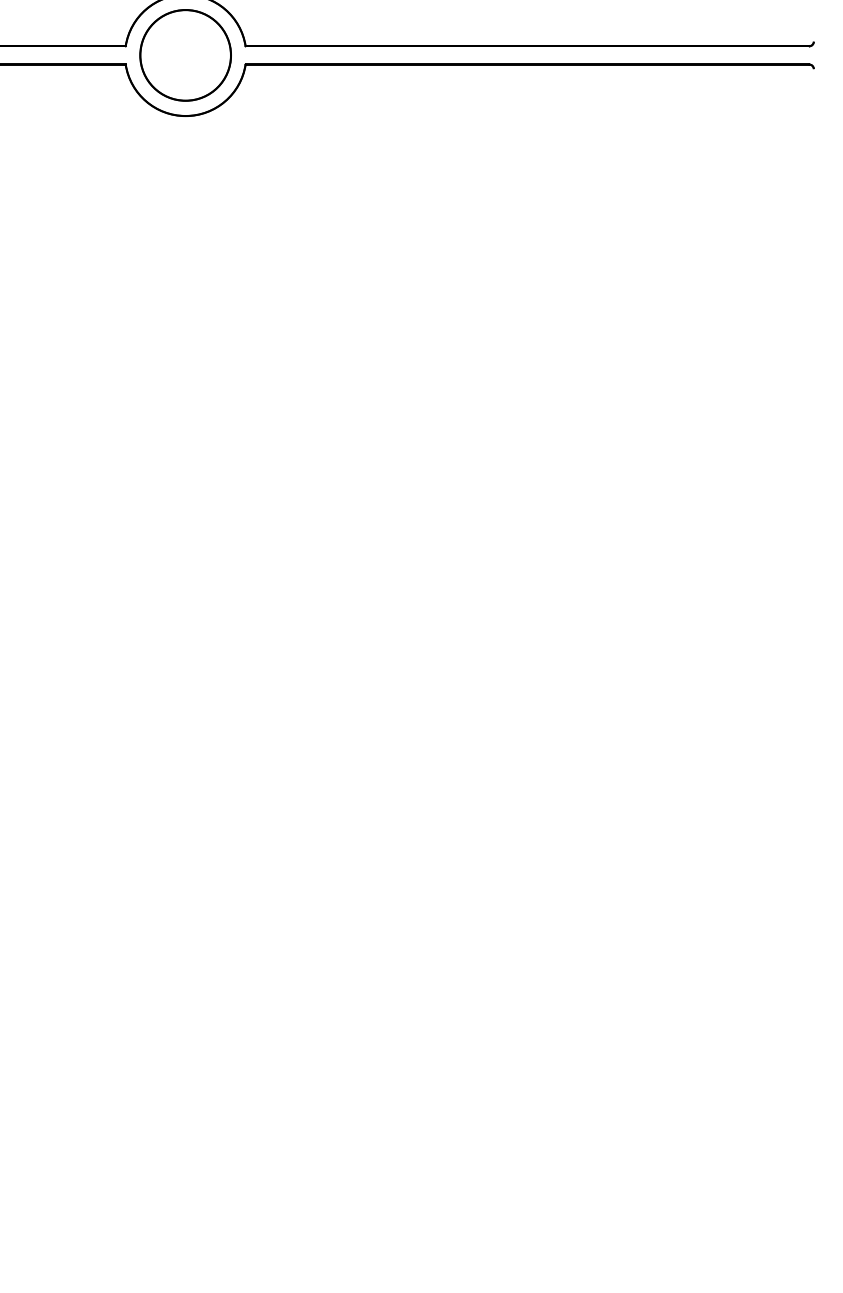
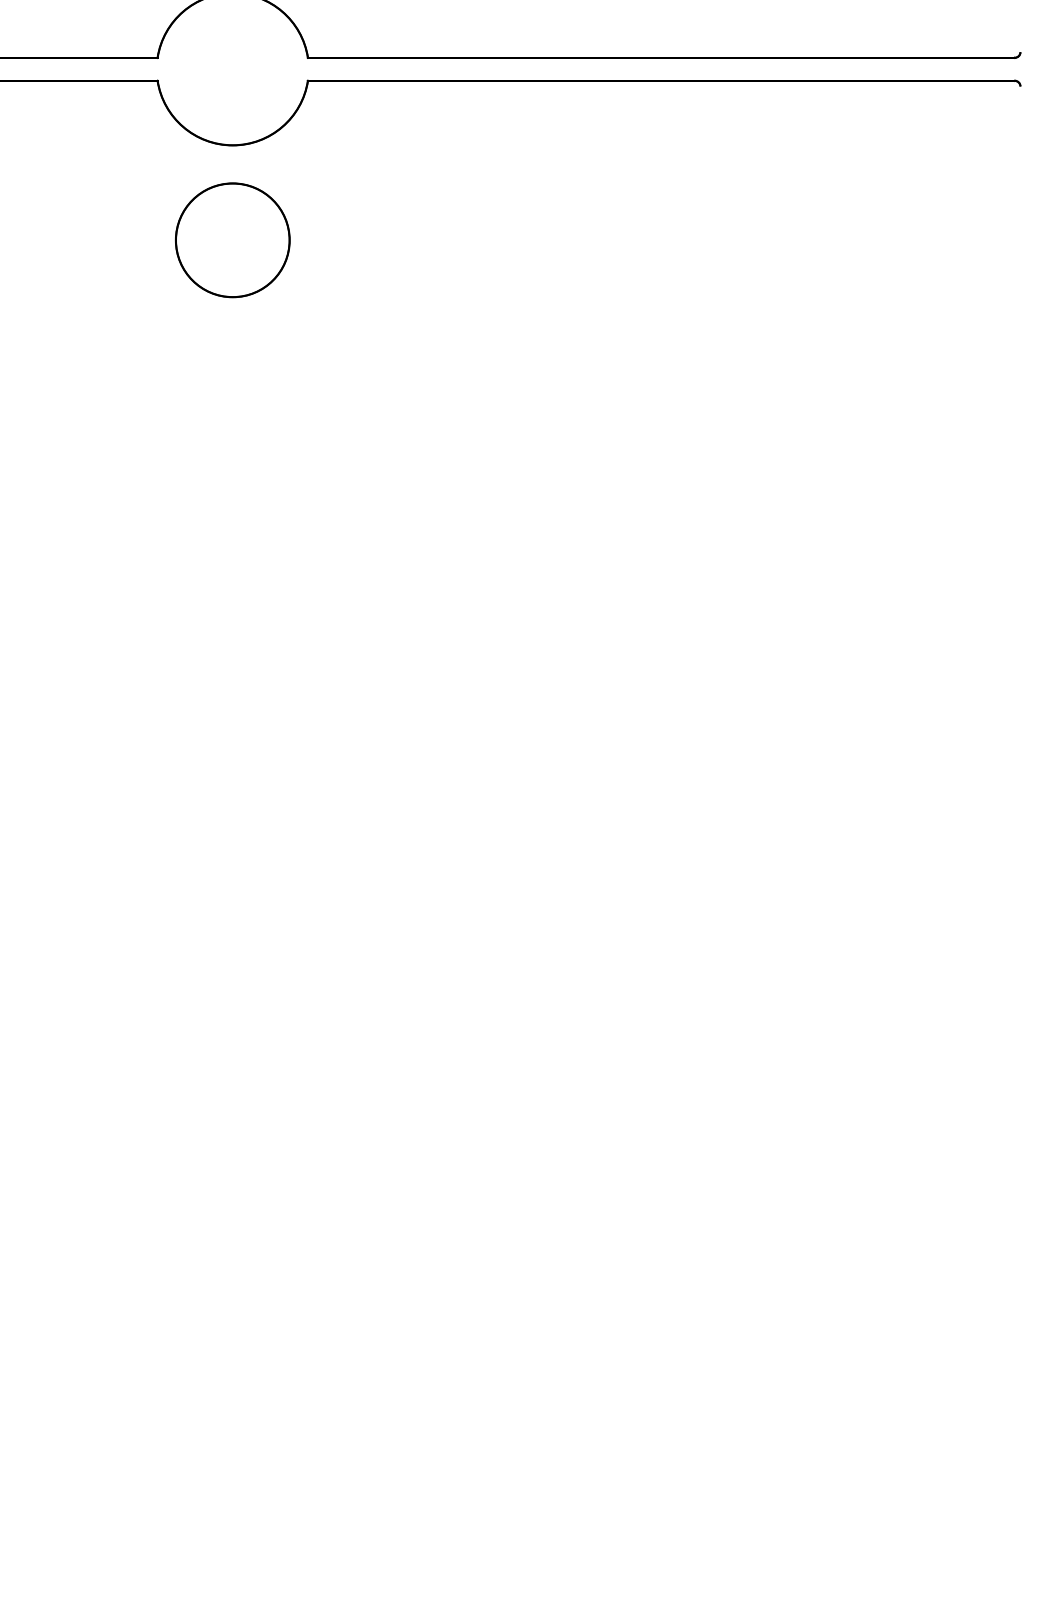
part: (185, 55) -> (232, 240), moved

